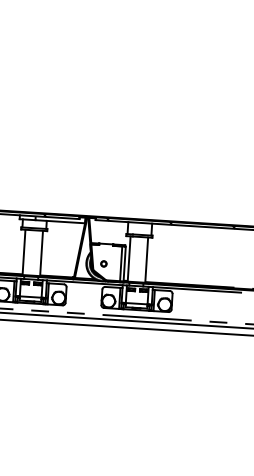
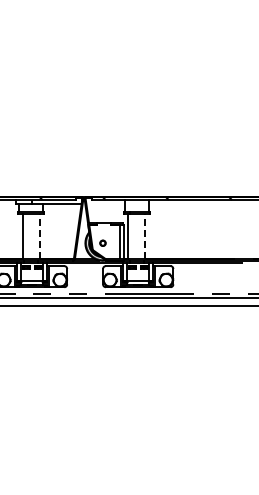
line: (41, 253) -> (40, 236), solid -> dashed
line: (146, 259) -> (145, 236), solid -> dashed

